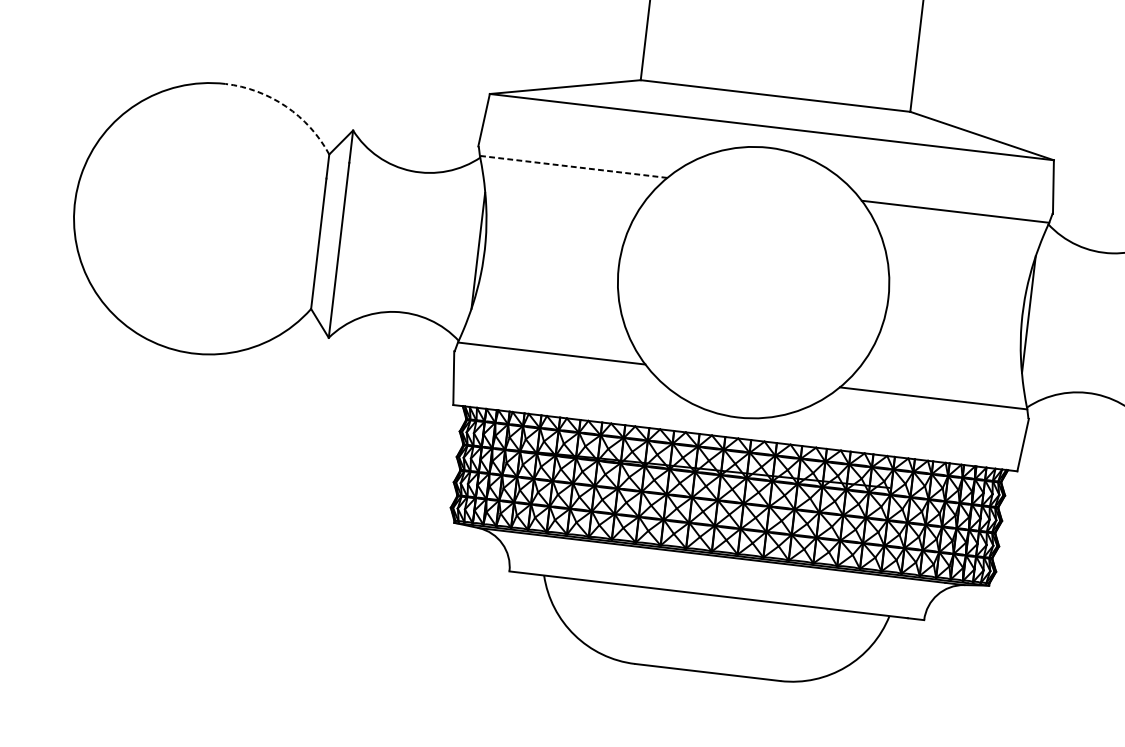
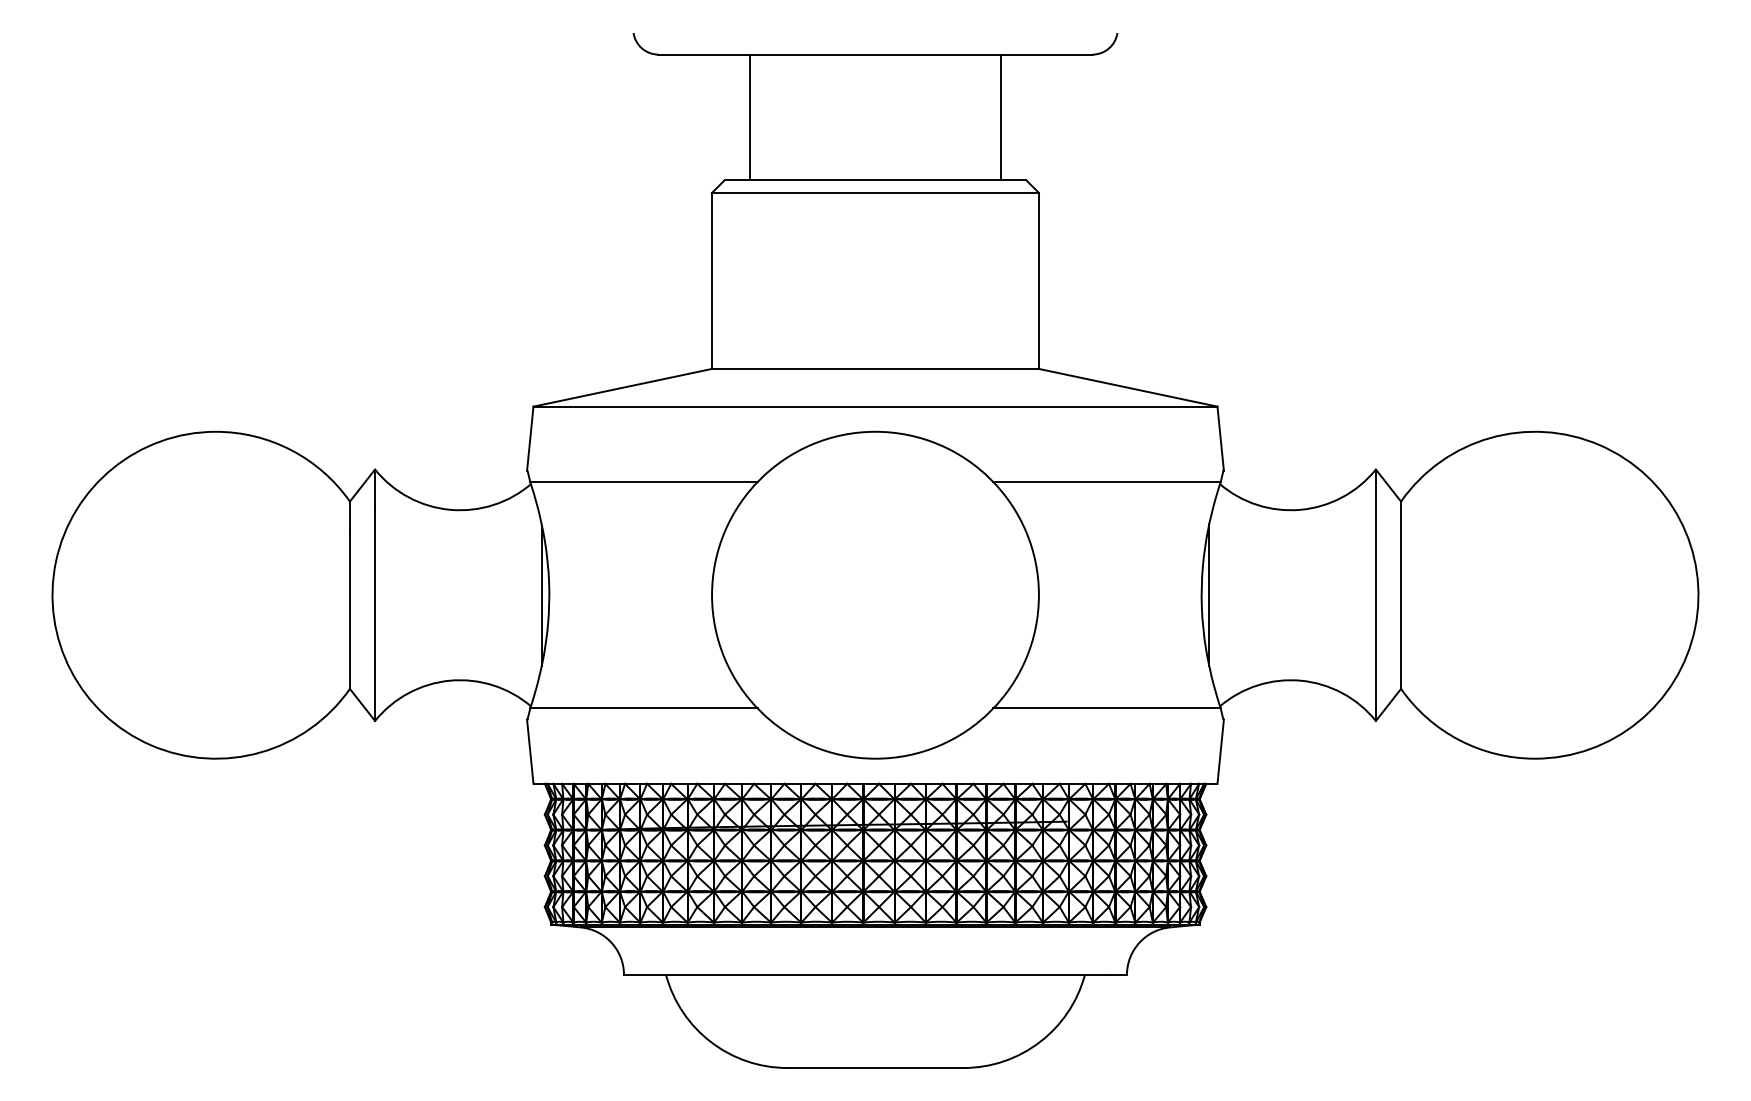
arc: (286, 106) -> (291, 450), dashed -> solid
line: (573, 167) -> (643, 482), dashed -> solid

